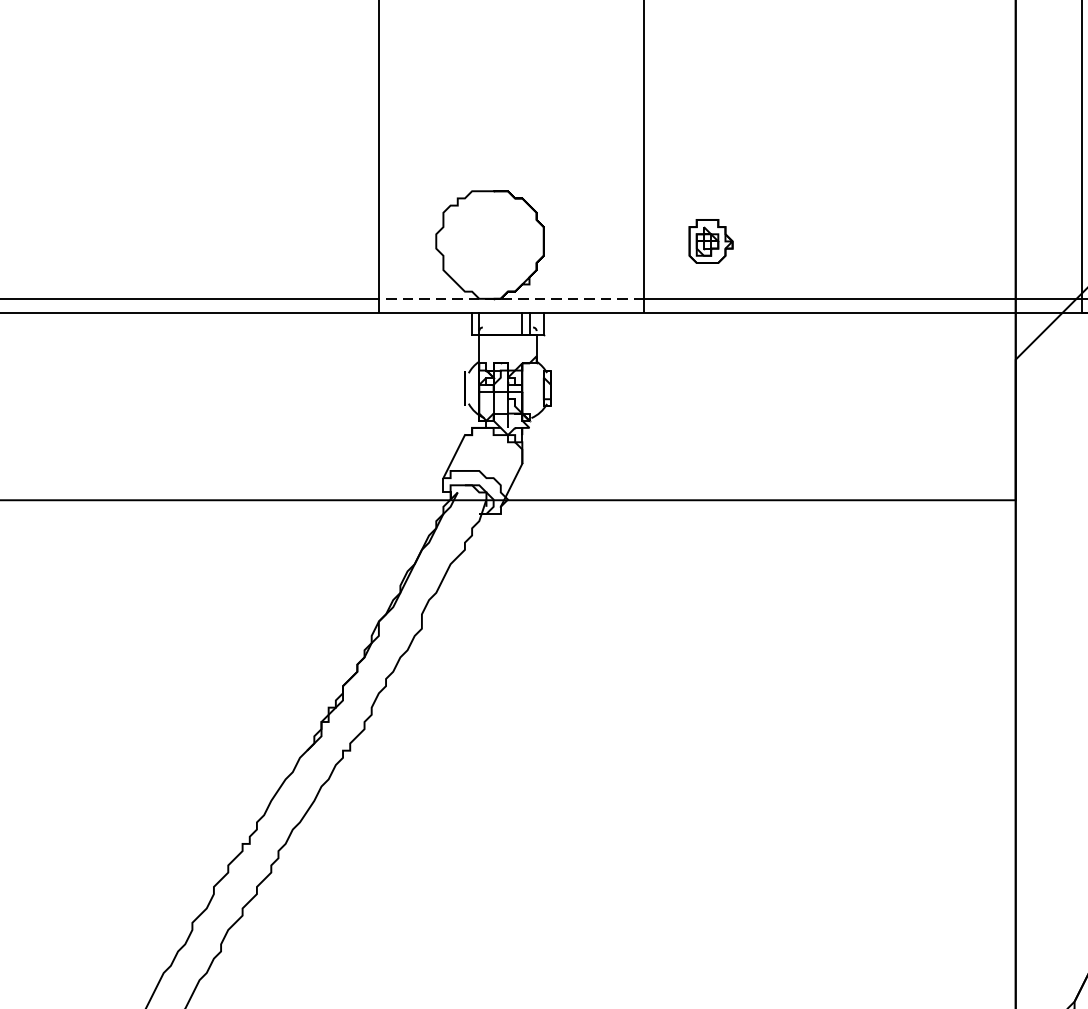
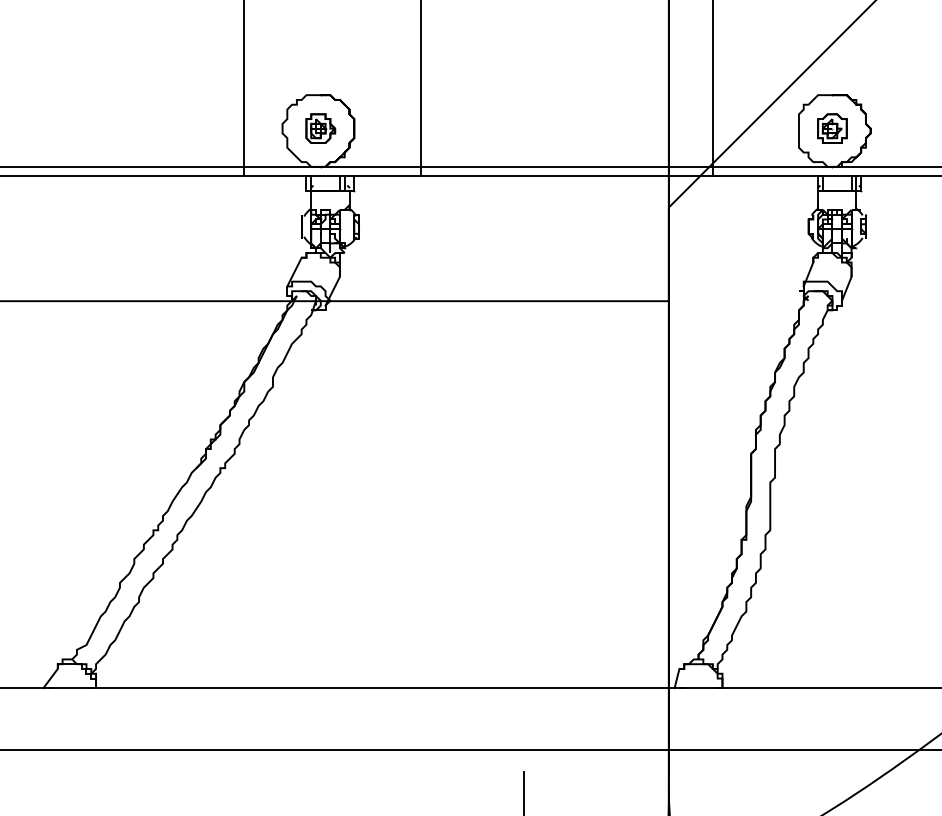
part: (710, 241) -> (320, 128), moved
line: (511, 298) -> (332, 166), dashed -> solid

